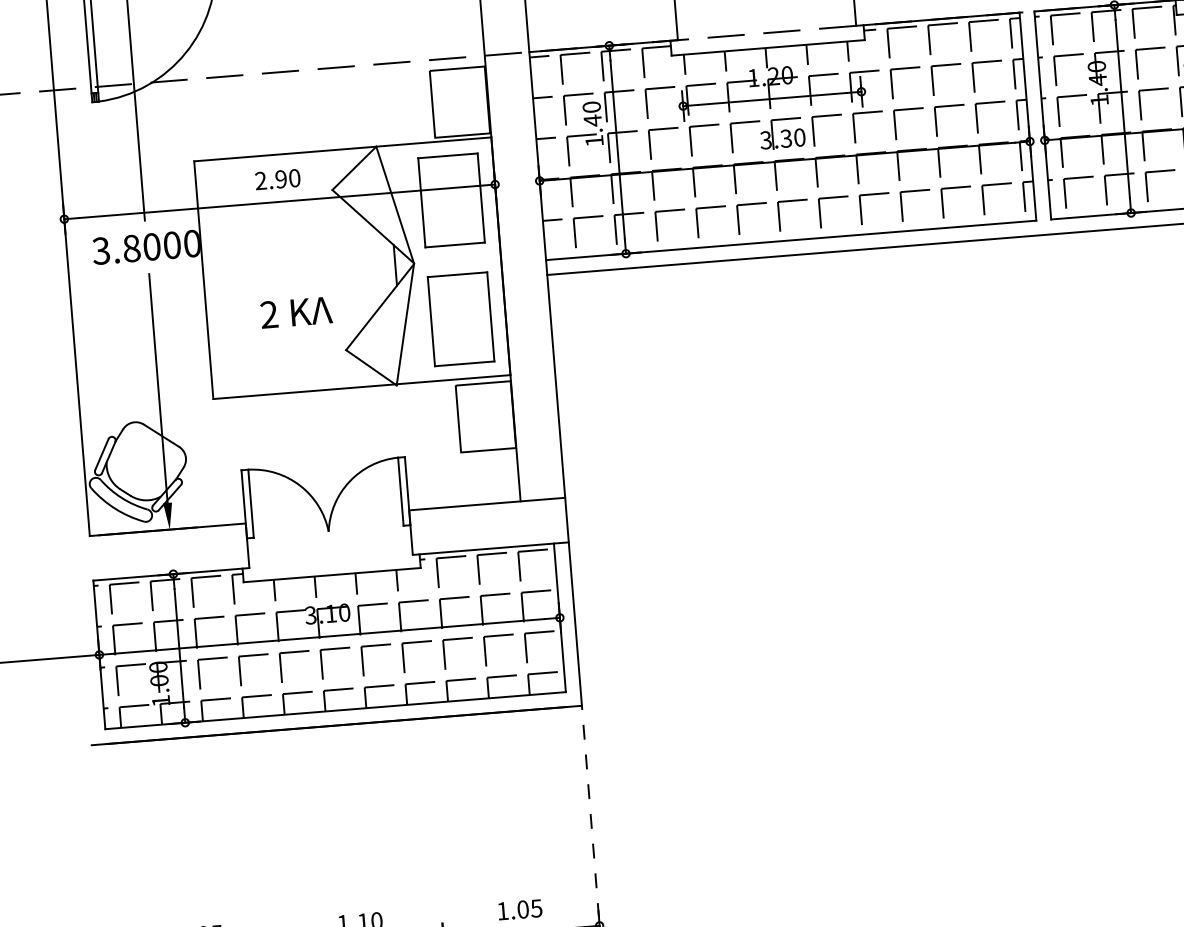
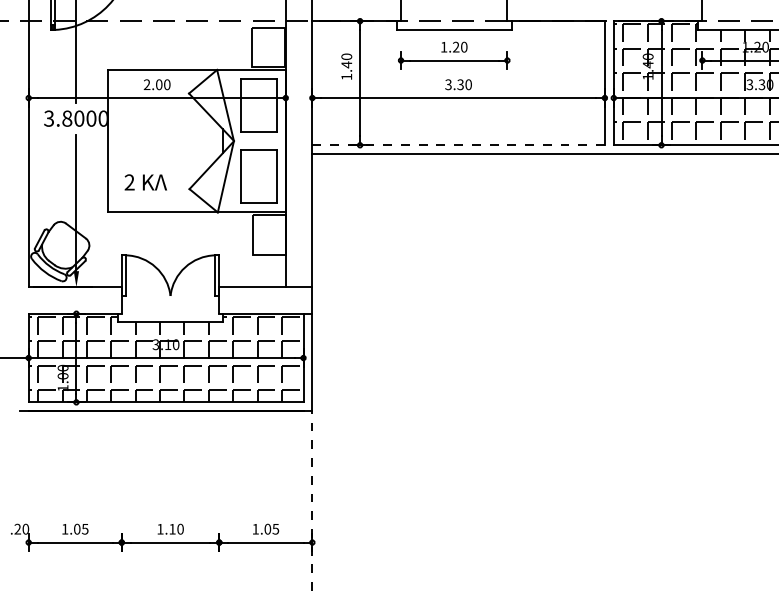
hatch: (782, 133) -> (458, 81), removed
text: (280, 179) -> (158, 84), 2.90 -> 2.00
line: (792, 240) -> (459, 145), solid -> dashed
text: (295, 312) -> (145, 182), moved

